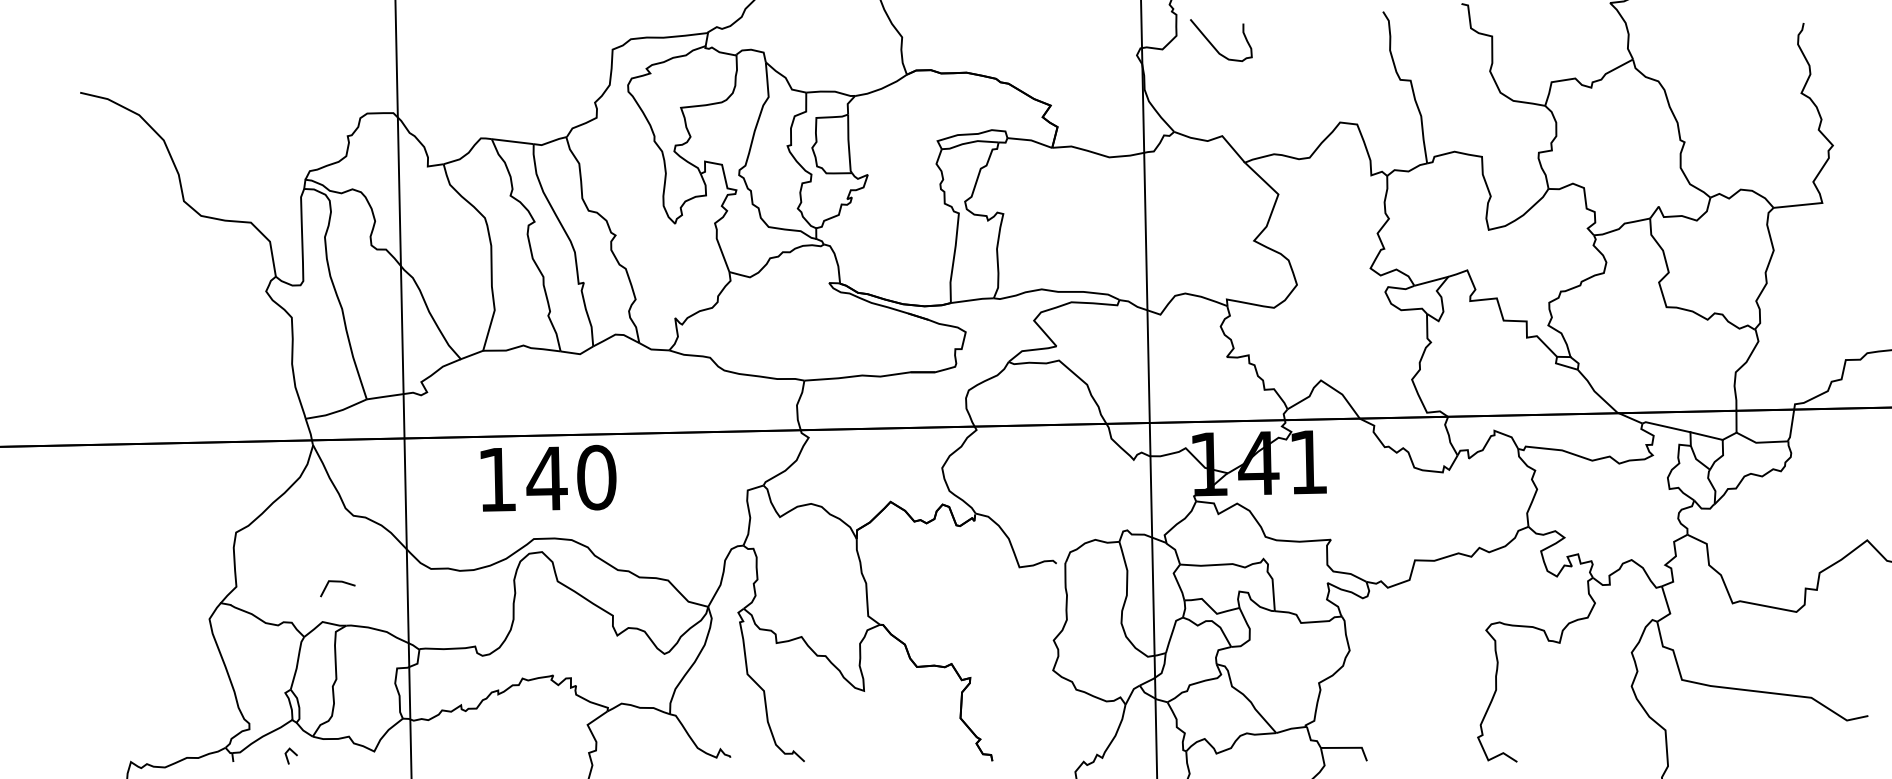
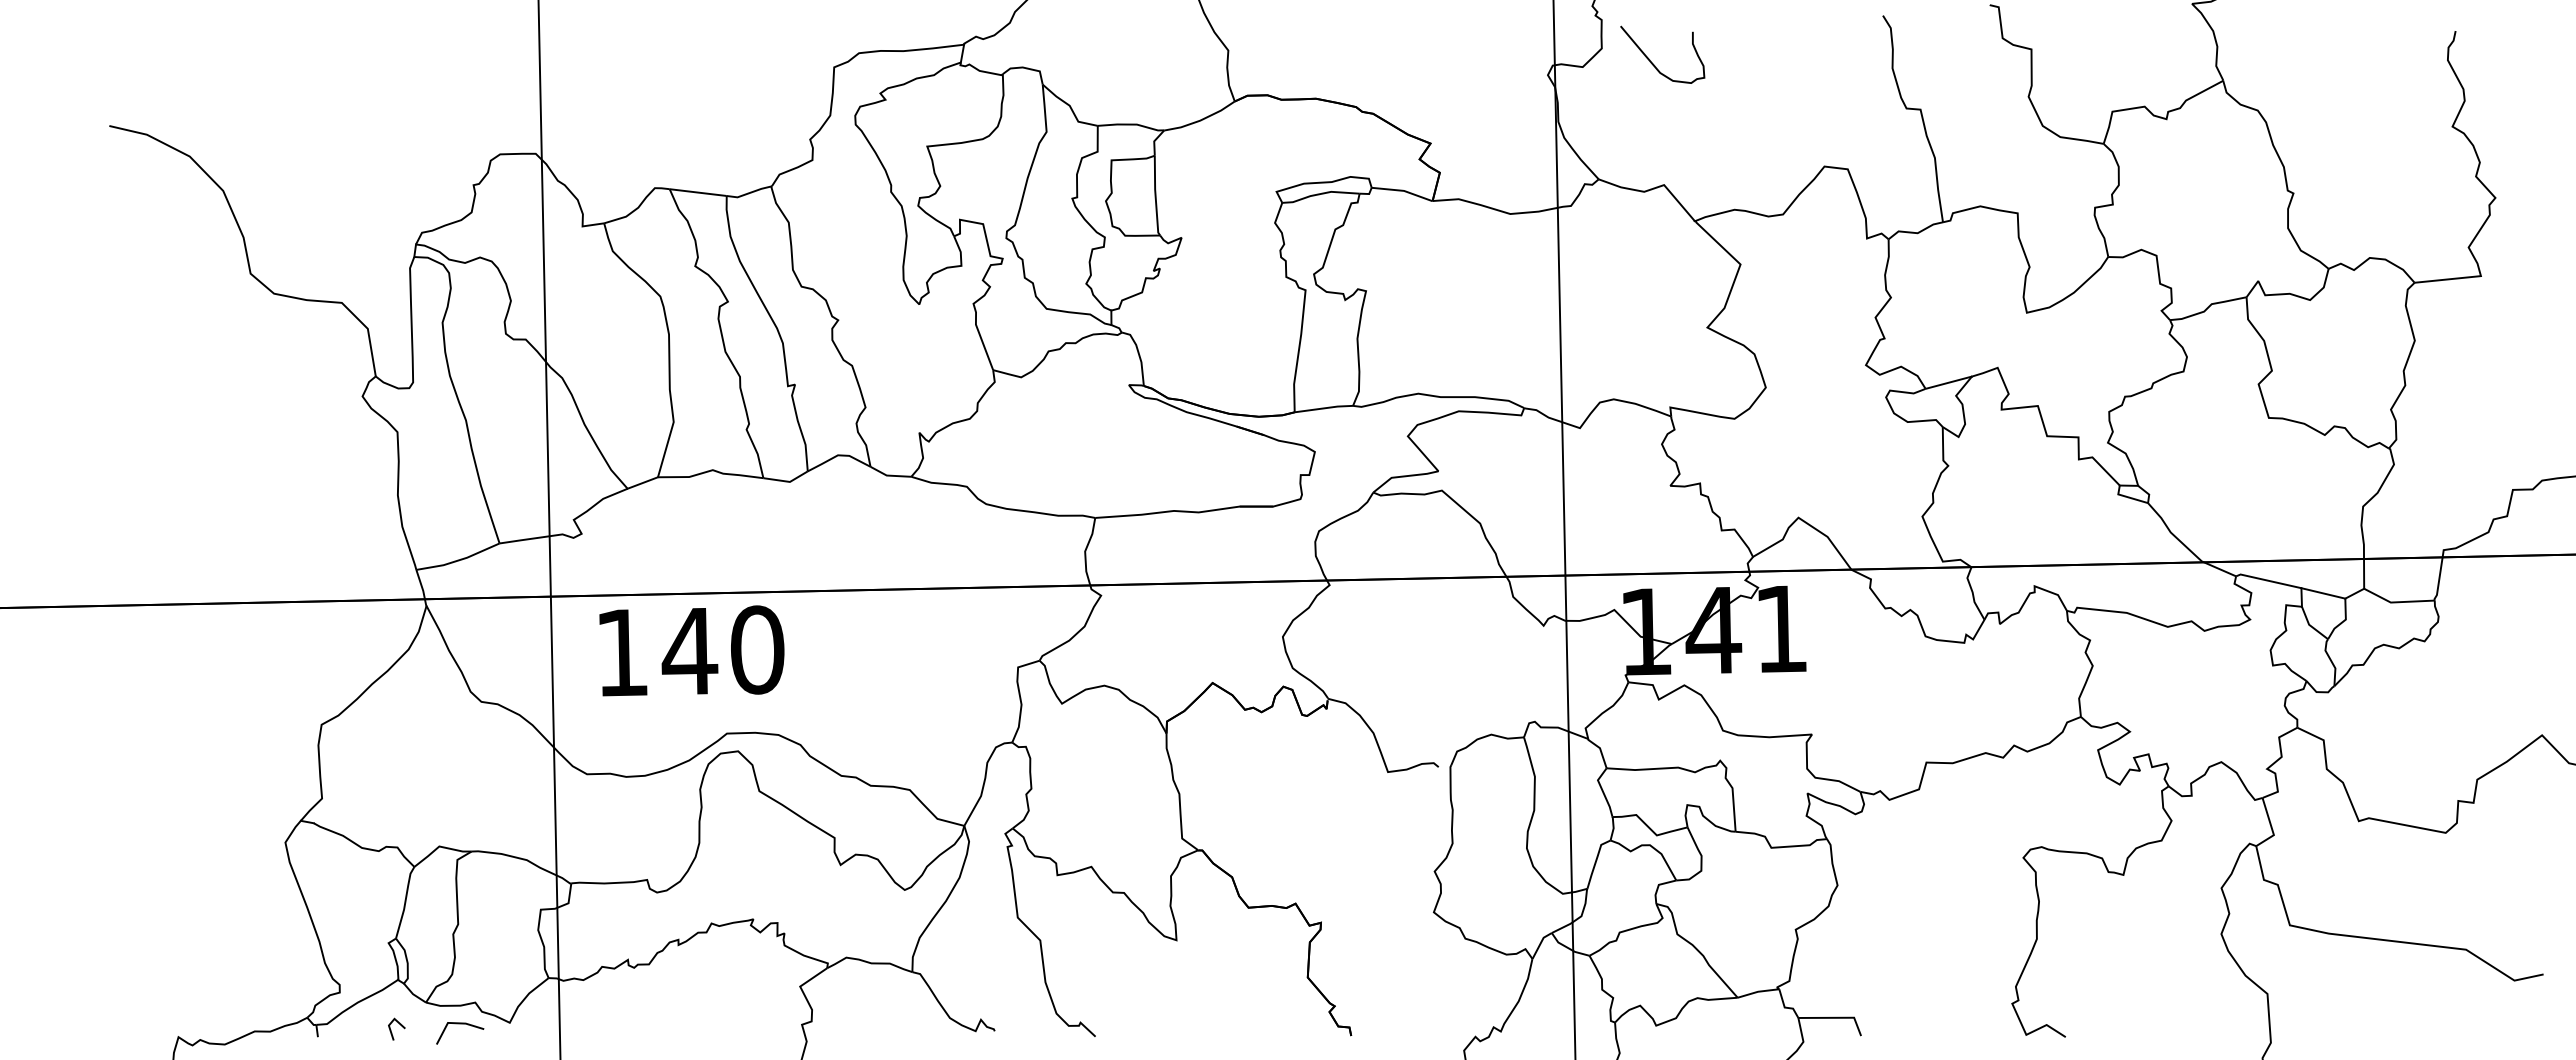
text: (548, 478) -> (691, 650), moved
line: (338, 582) -> (460, 1024), moved

